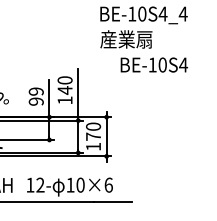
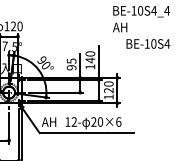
text: (126, 39) -> (130, 27), 産業扇 -> AH
text: (36, 90) -> (71, 60), 99 -> 95
text: (92, 136) -> (108, 90), 170 -> 120
text: (69, 184) -> (93, 121), 10×6 -> 20×6

